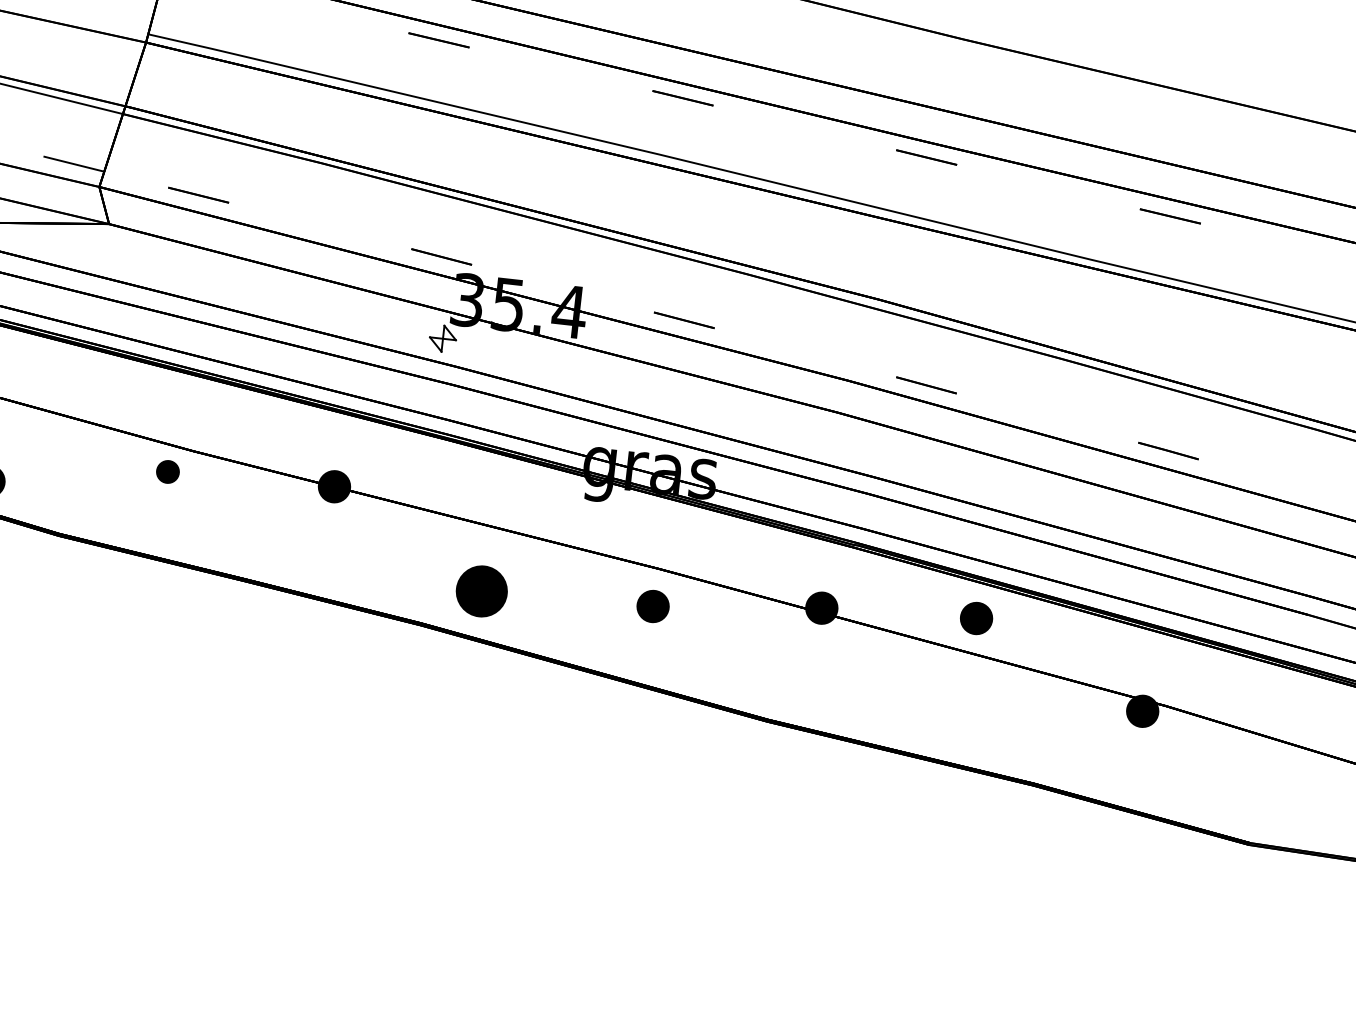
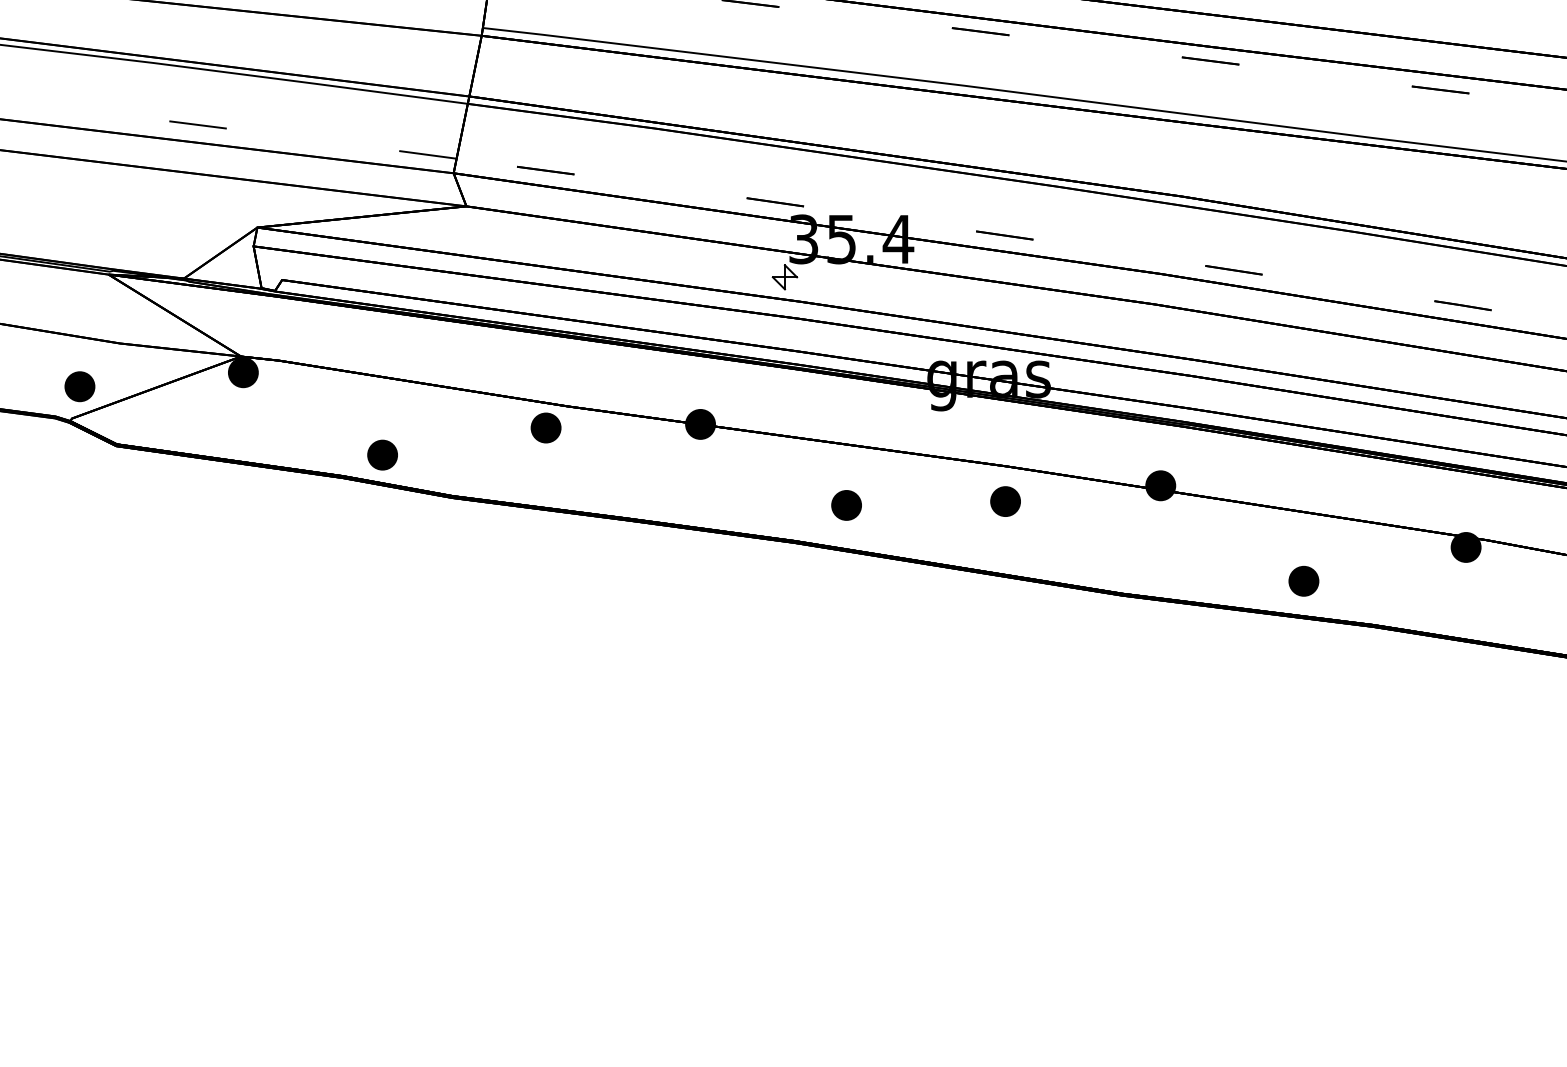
part: (167, 471) -> (545, 427), size x1.43
part: (481, 591) -> (846, 505), size x0.62
part: (976, 617) -> (1303, 580), moved

